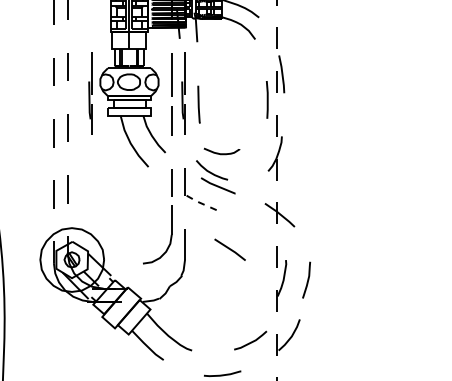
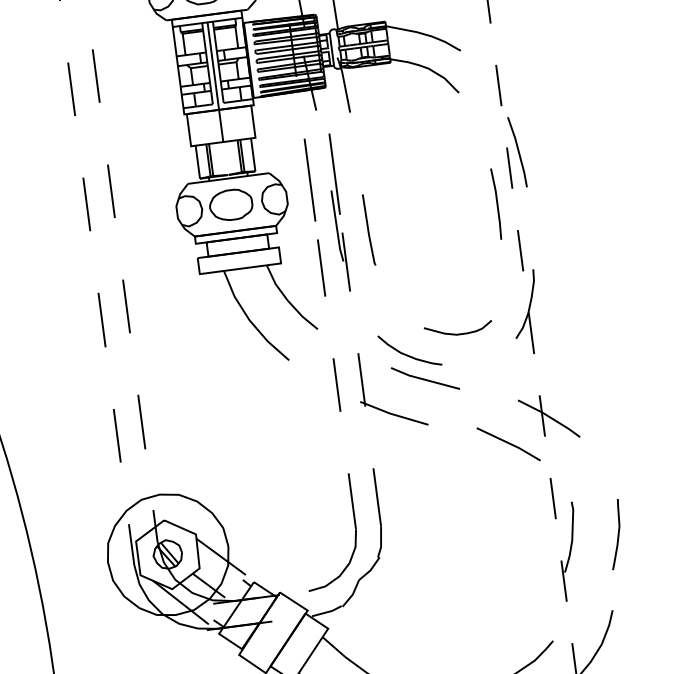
part: (90, 93) -> (161, 235), removed
curve: (221, 153) -> (458, 333), moved
line: (198, 202) -> (392, 414), dashed -> solid
part: (170, 235) -> (353, 531), moved
line: (229, 249) -> (507, 443), moved

